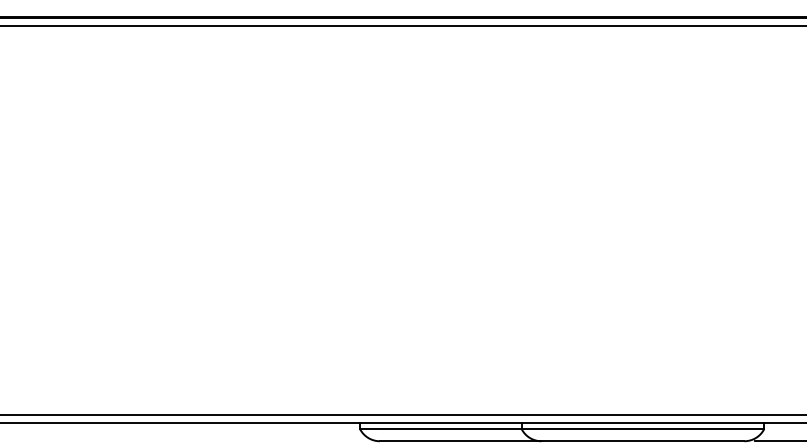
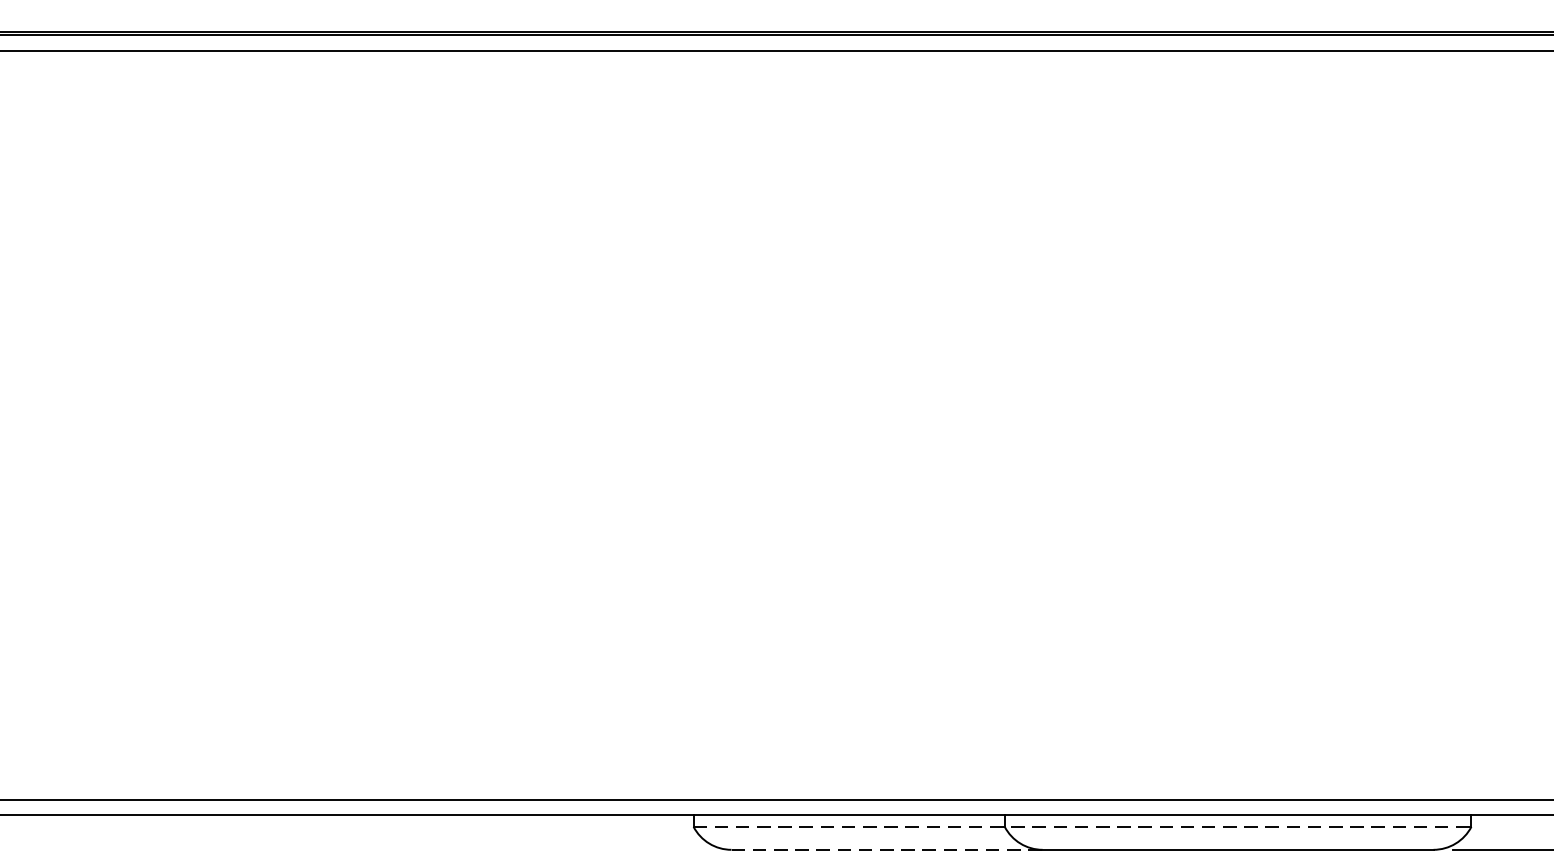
line: (562, 429) -> (1083, 827), solid -> dashed
line: (460, 441) -> (886, 850), solid -> dashed

